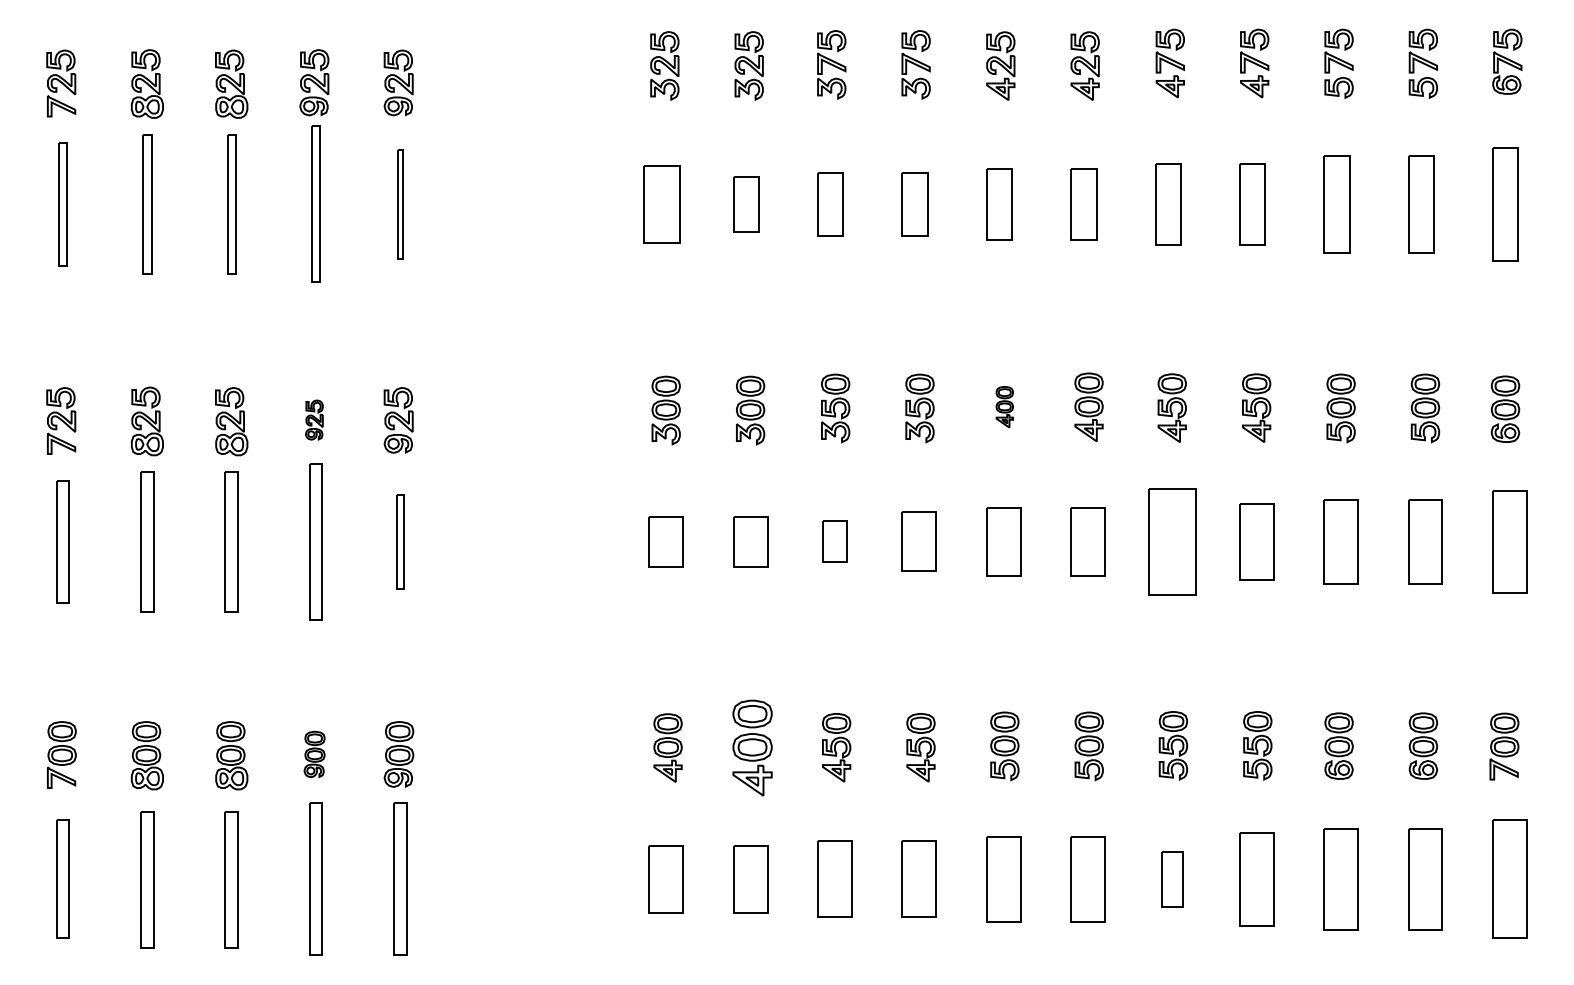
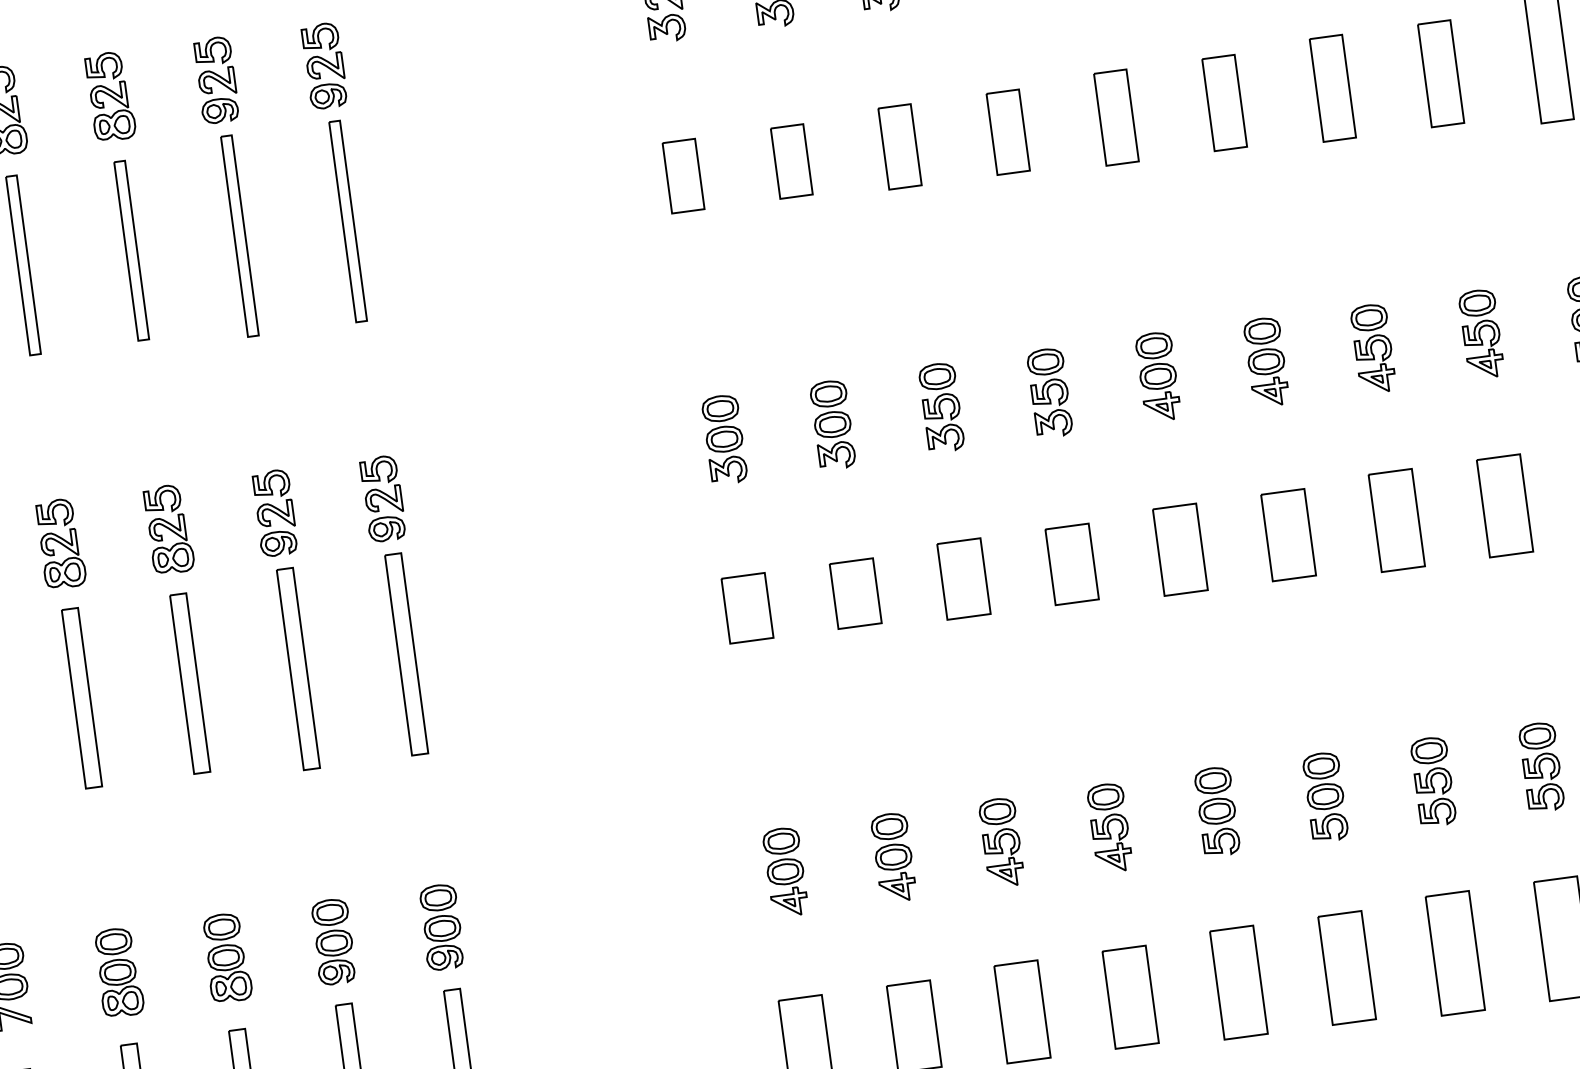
part: (400, 203) -> (347, 220), size x1.43
part: (661, 204) -> (682, 176), size x0.71
part: (1004, 406) -> (1157, 375), size x1.67
part: (314, 419) -> (275, 512), size x1.67
part: (400, 541) -> (406, 653), size x1.67
part: (834, 541) -> (963, 578), size x1.43
part: (1172, 541) -> (1396, 519), size x0.71
part: (751, 747) -> (892, 857), size x0.71
part: (314, 754) -> (333, 942), size x1.43
part: (1172, 879) -> (1455, 953), size x1.67

